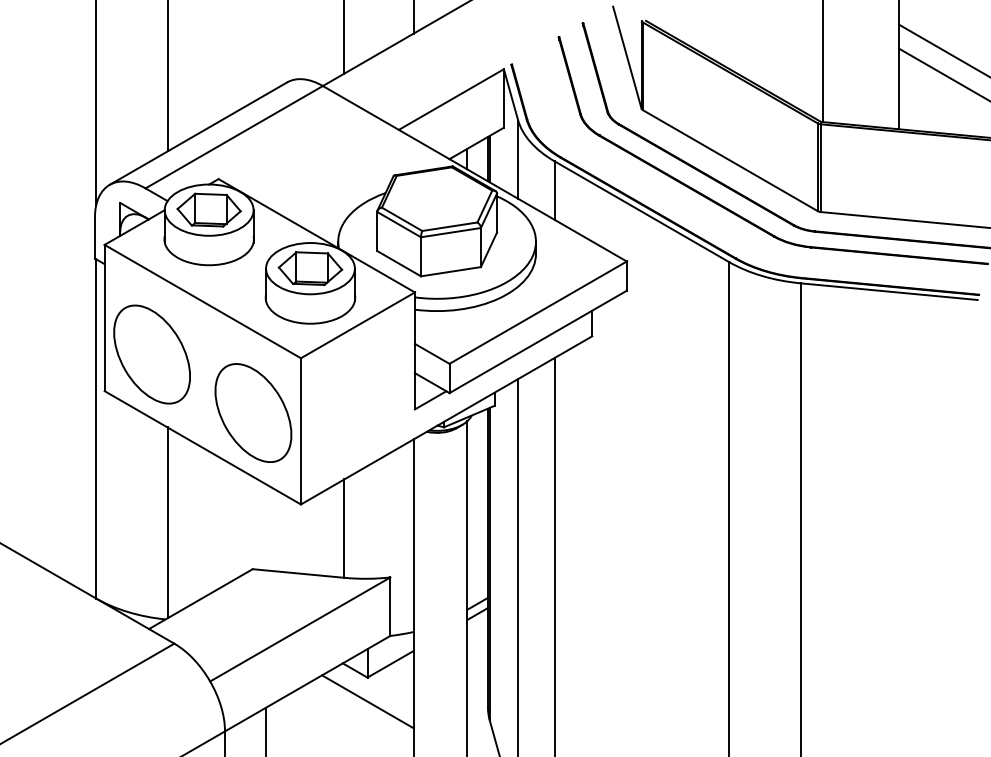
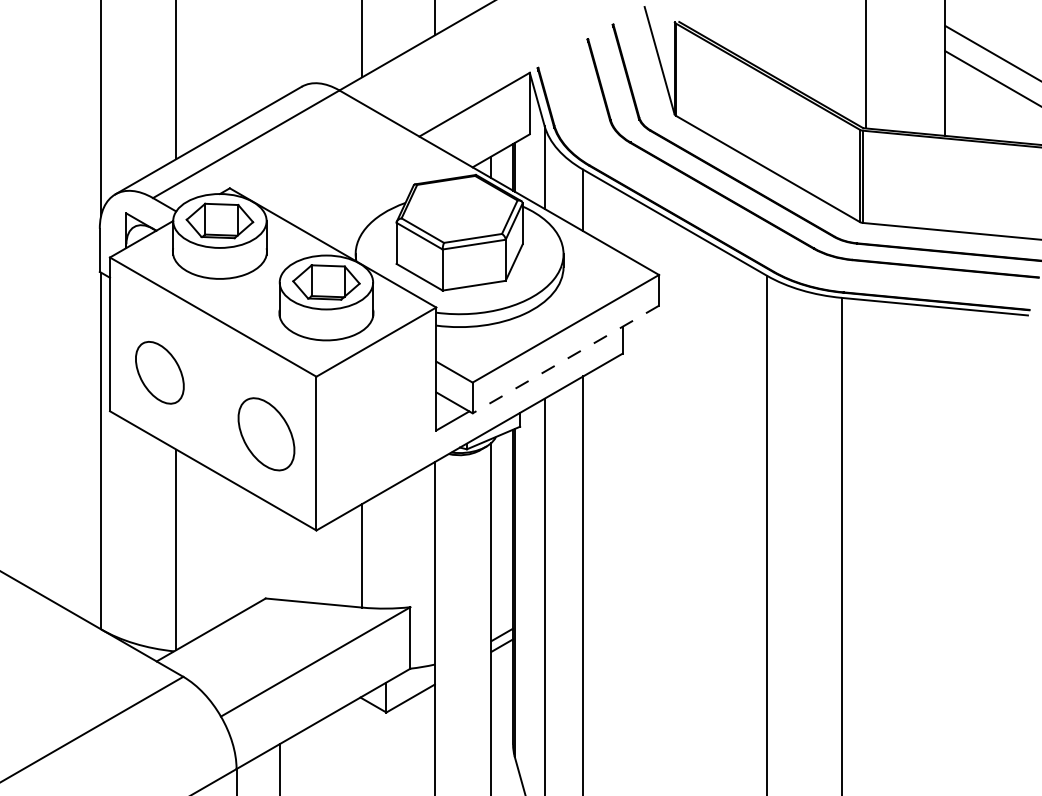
line: (537, 342) -> (565, 360), solid -> dashed
part: (151, 354) -> (159, 372), size x0.6
part: (253, 412) -> (266, 433), size x0.7
line: (367, 701) -> (386, 737), removed

